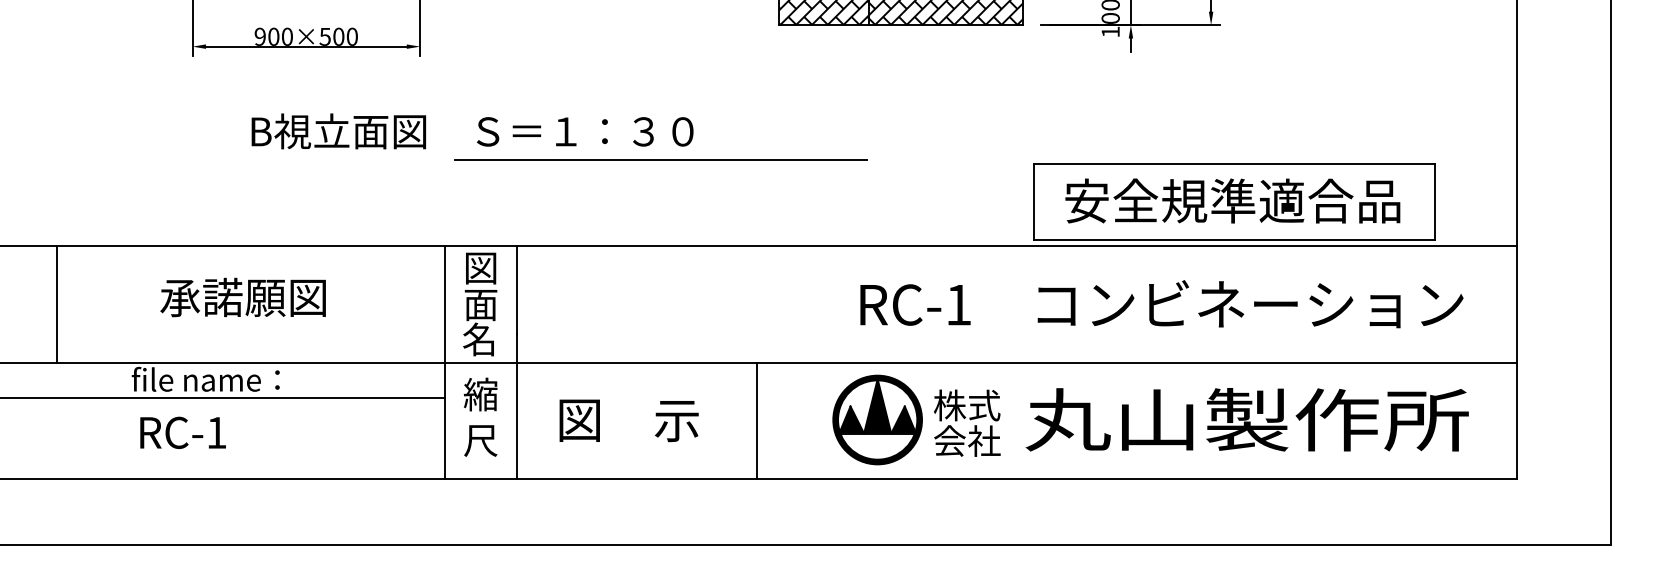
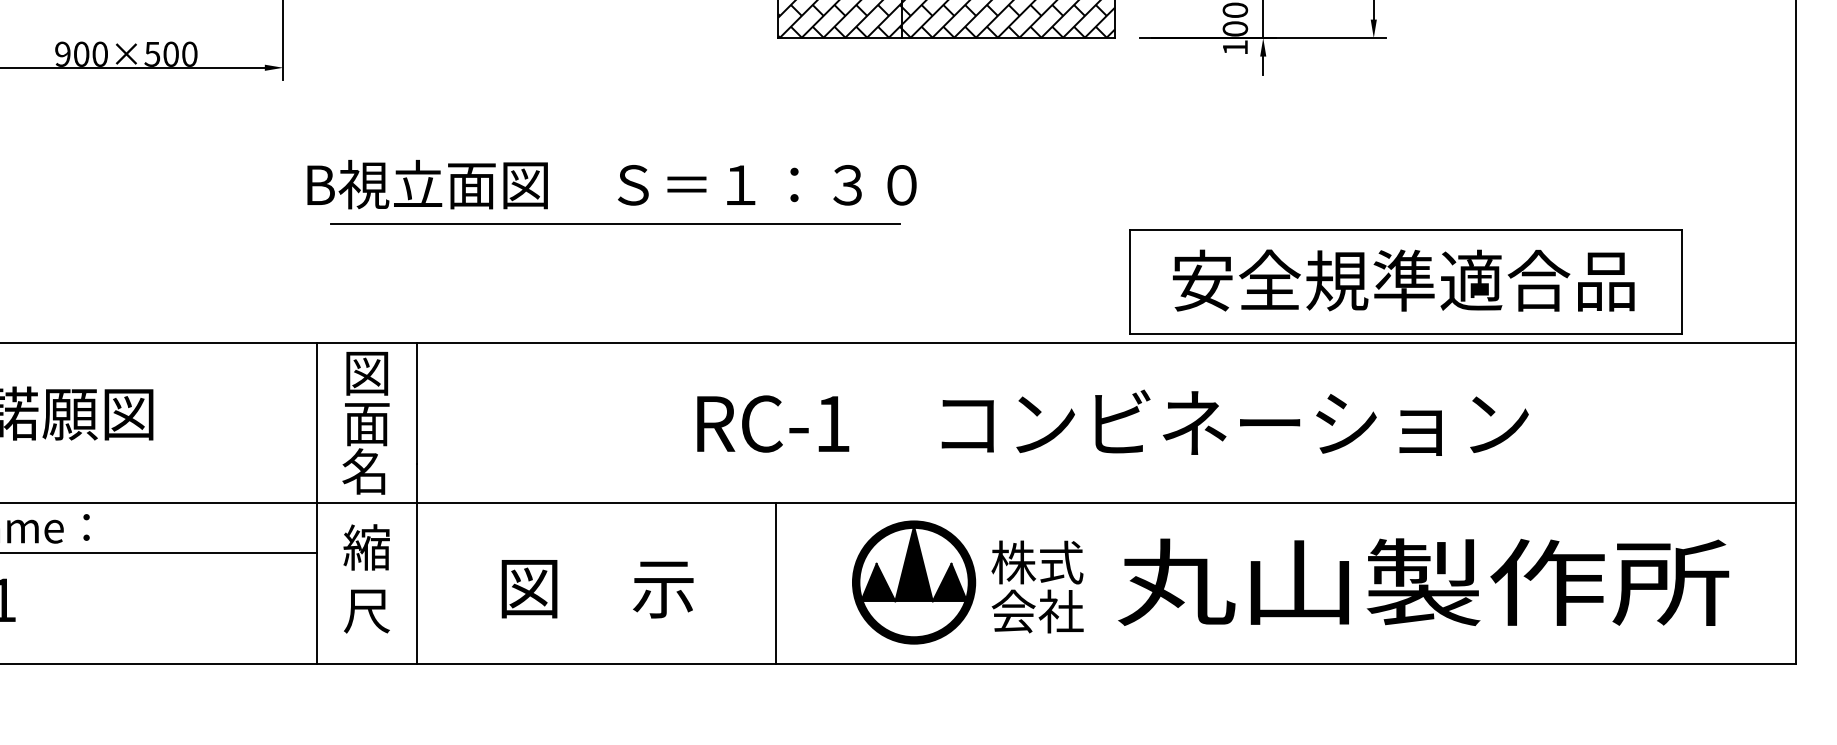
text: (472, 131) -> (611, 184), moved
text: (1161, 304) -> (1112, 423), moved
text: (628, 420) -> (596, 588), moved
line: (756, 420) -> (775, 583), moved

